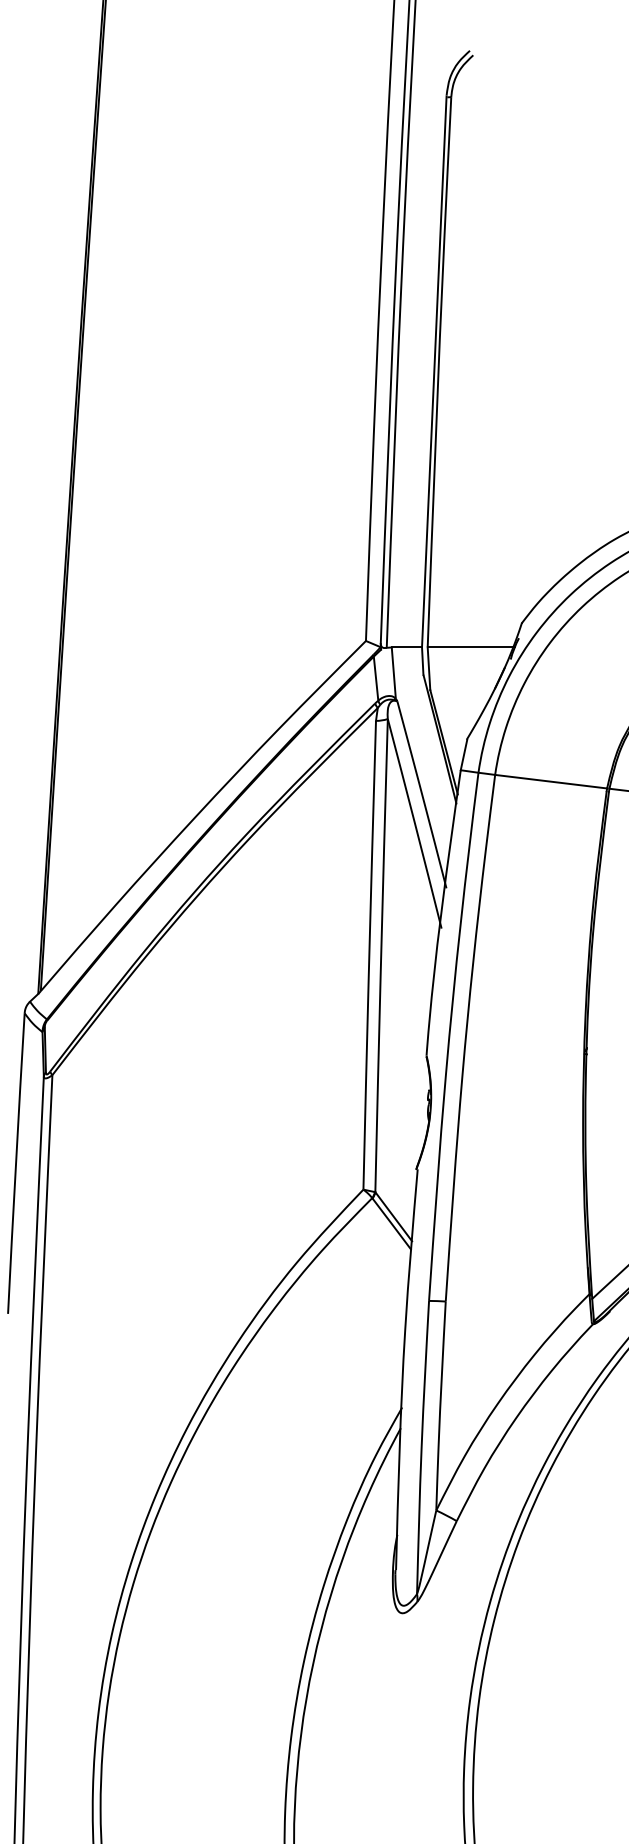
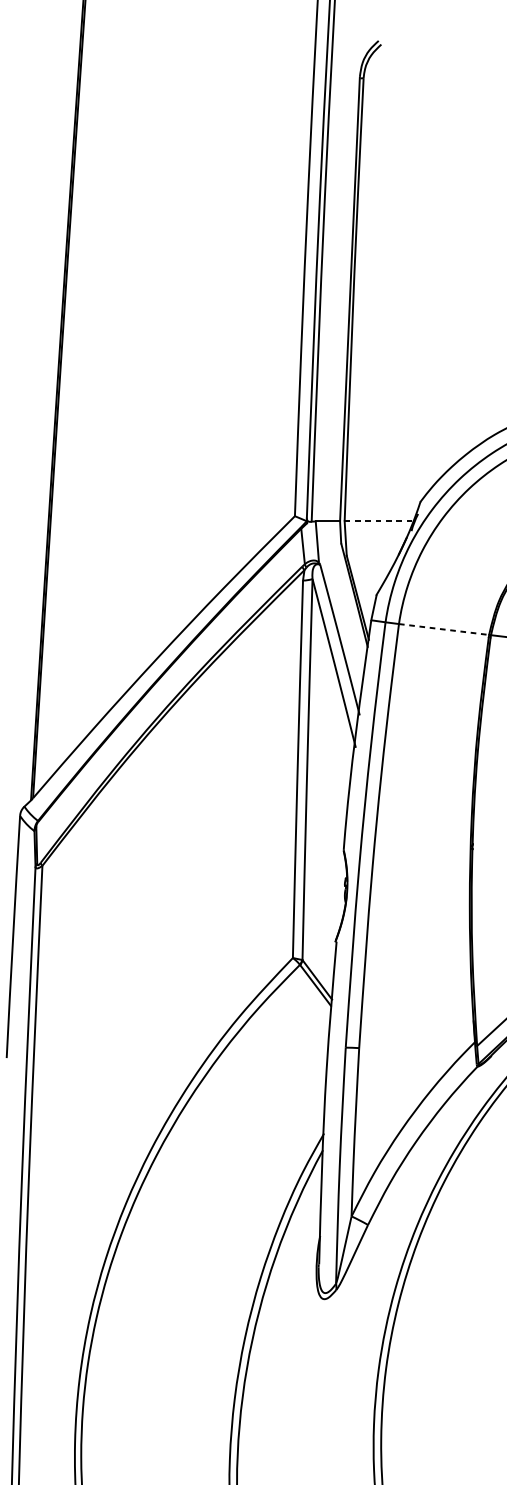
line: (471, 647) -> (379, 521), solid -> dashed
line: (551, 781) -> (444, 629), solid -> dashed

